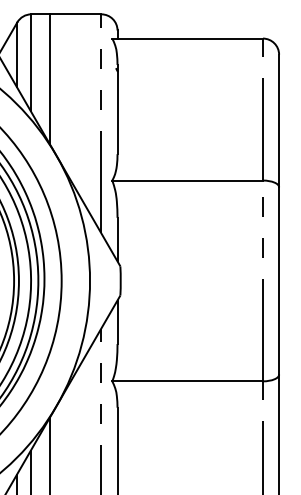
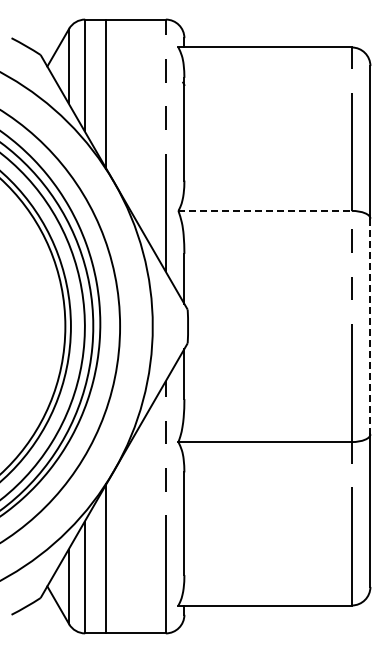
line: (187, 180) -> (265, 210), solid -> dashed
line: (279, 280) -> (370, 326), solid -> dashed

